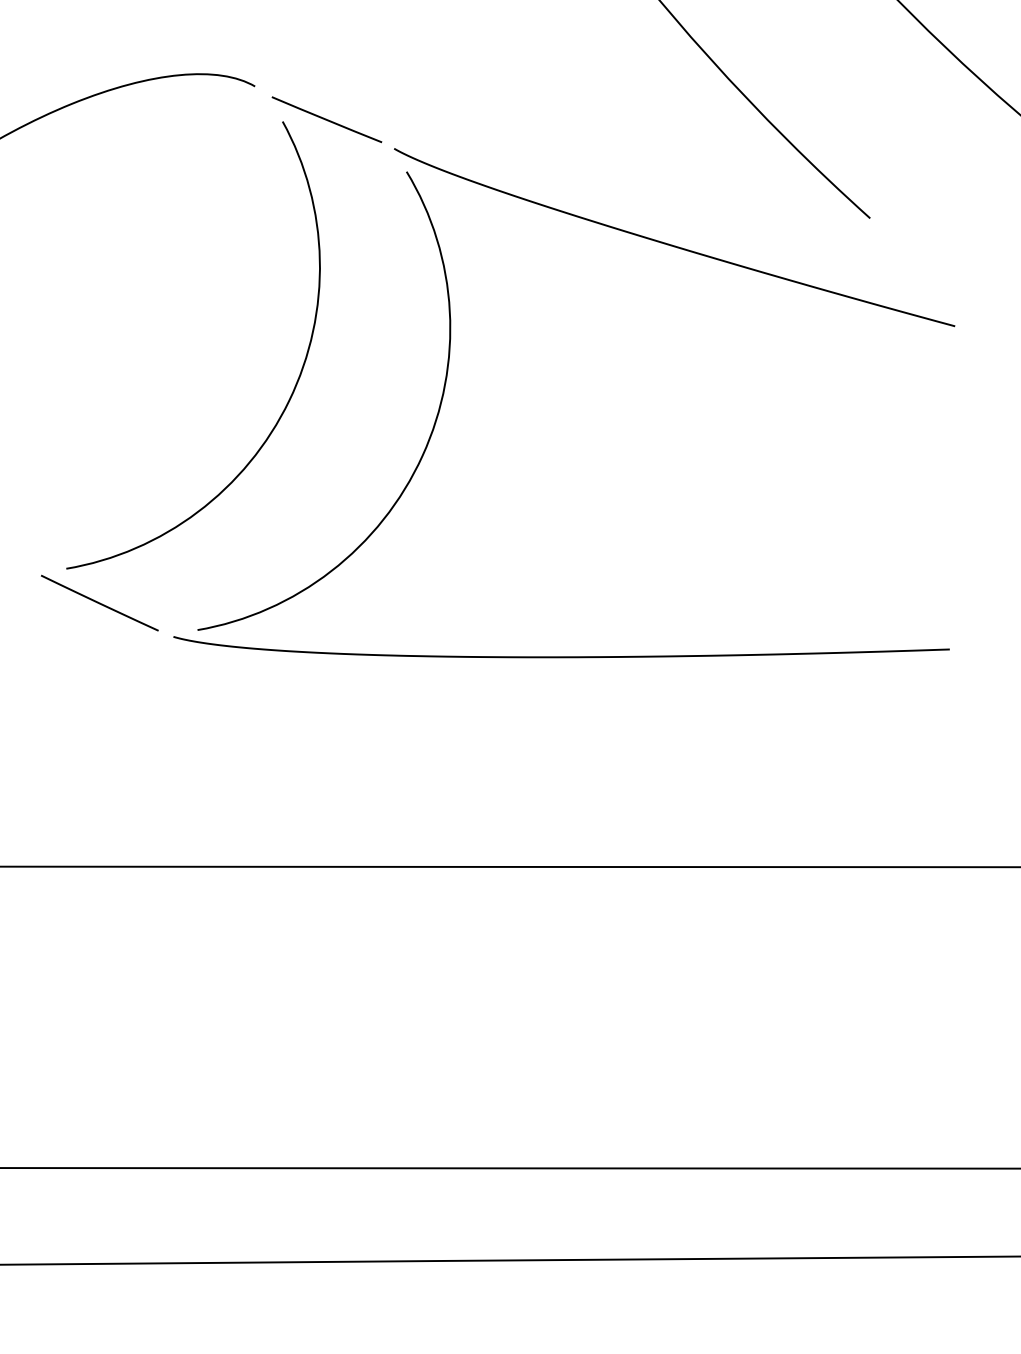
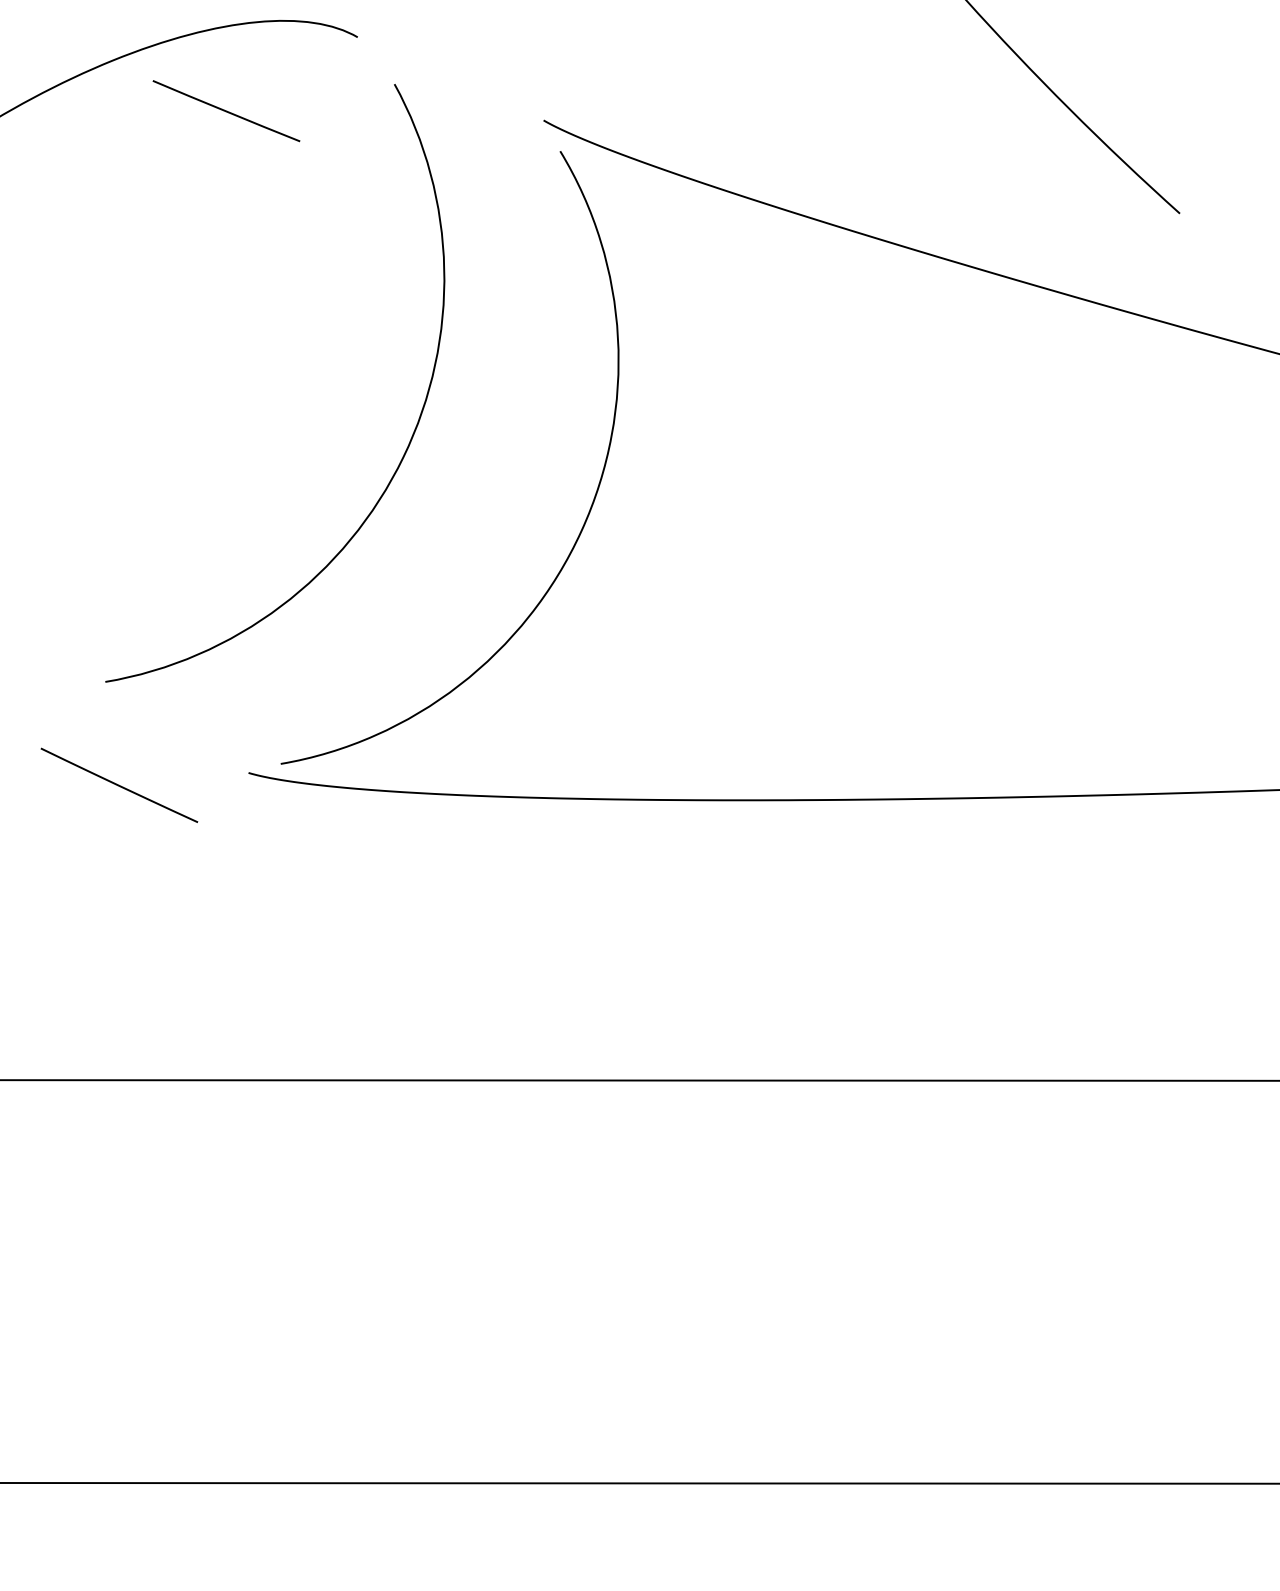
line: (326, 119) -> (225, 110), moved
line: (99, 602) -> (118, 784), moved

